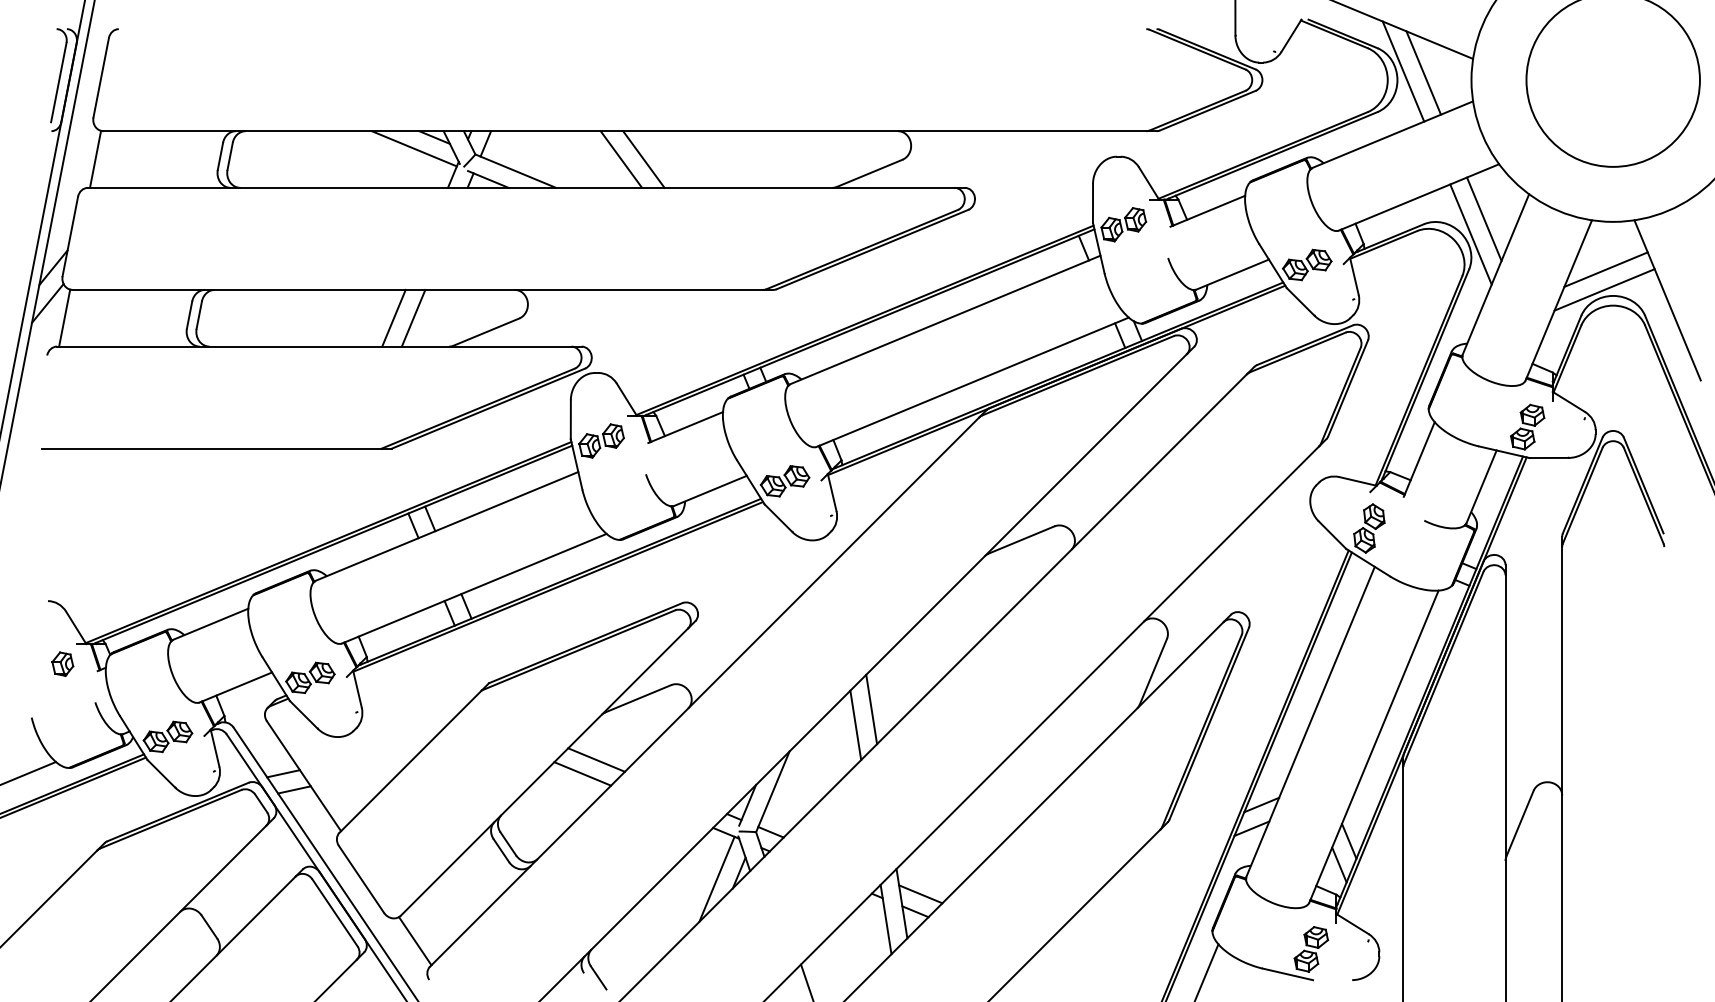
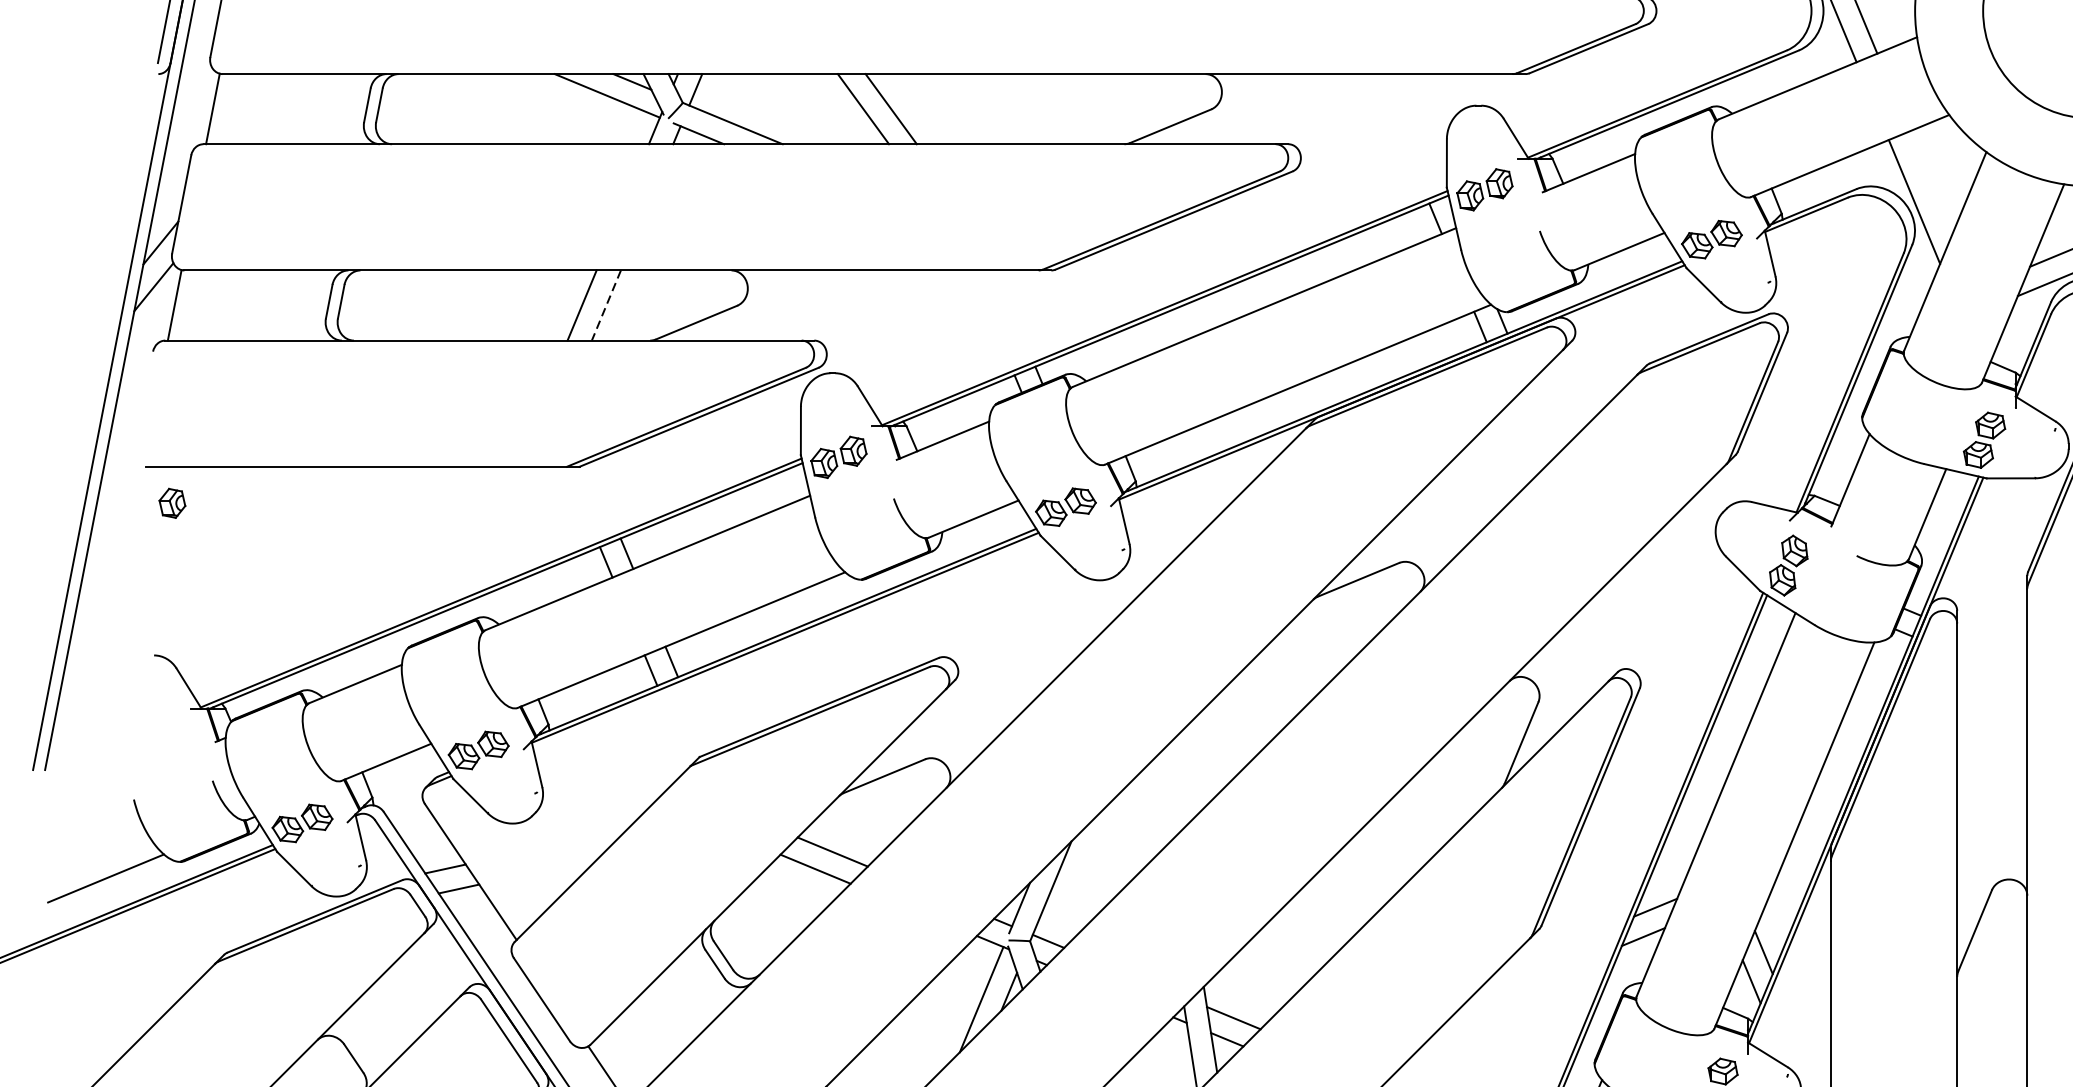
line: (1484, 218) -> (1931, 182), removed
line: (413, 318) -> (606, 305), solid -> dashed
part: (62, 663) -> (172, 502), moved
line: (871, 709) -> (1172, 789), removed
line: (855, 725) -> (1153, 809), removed

